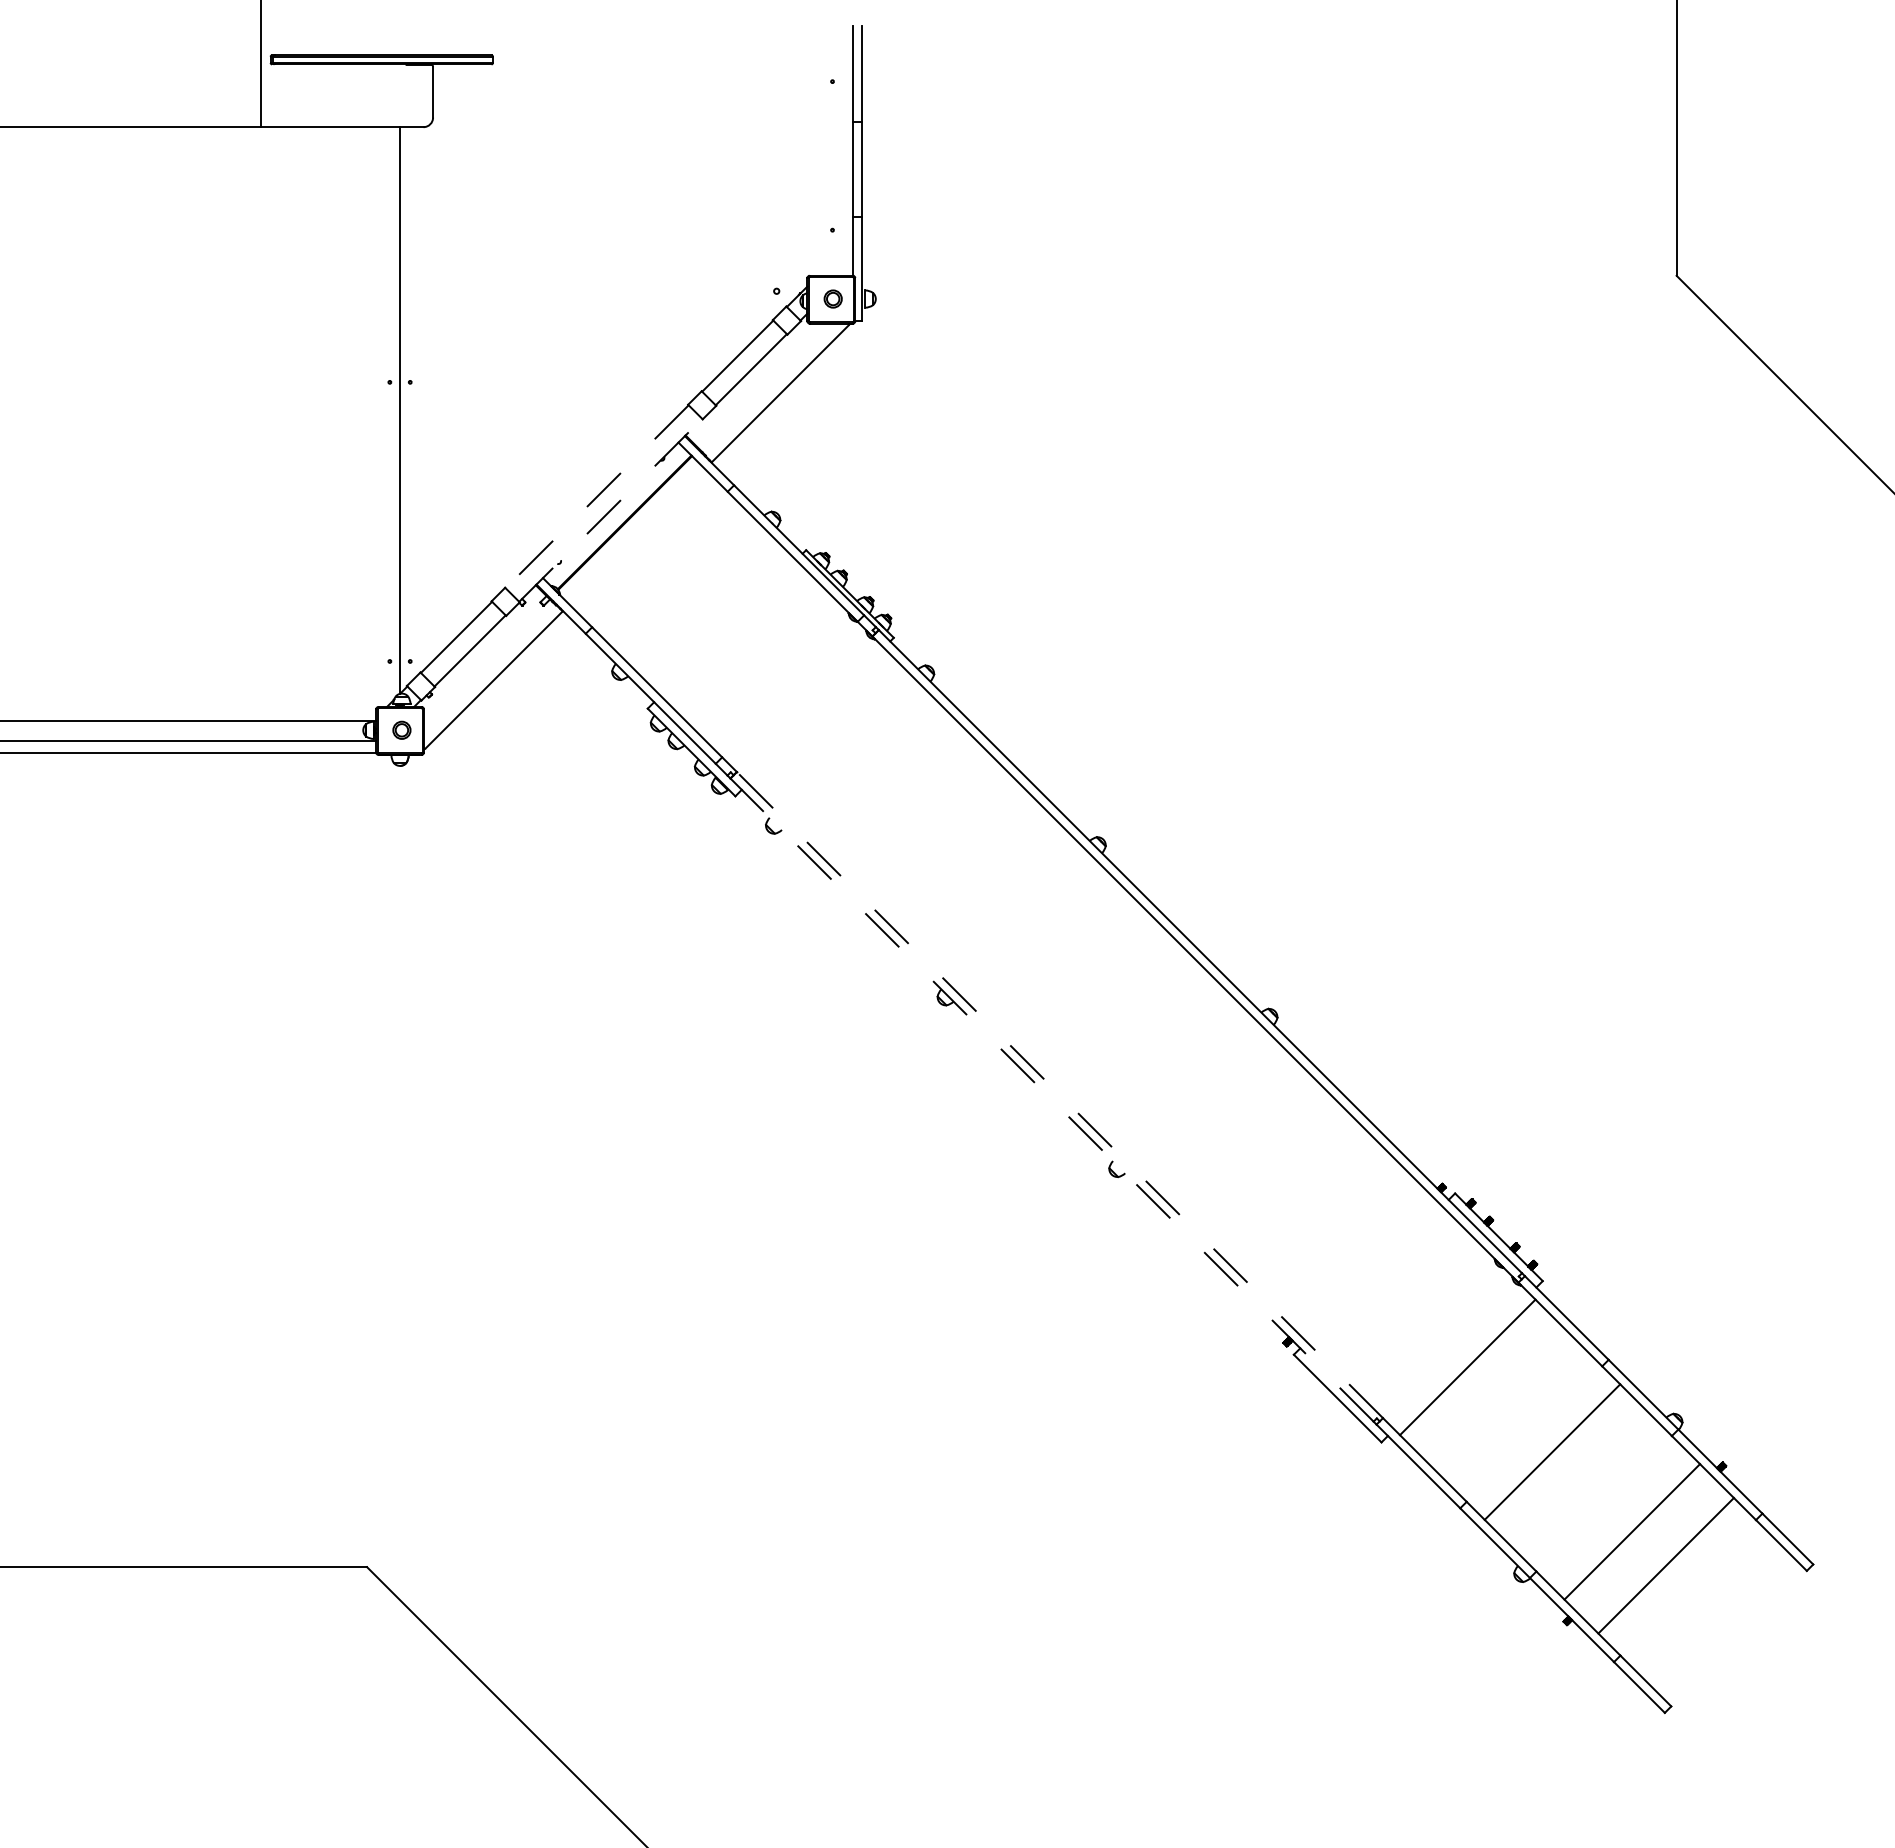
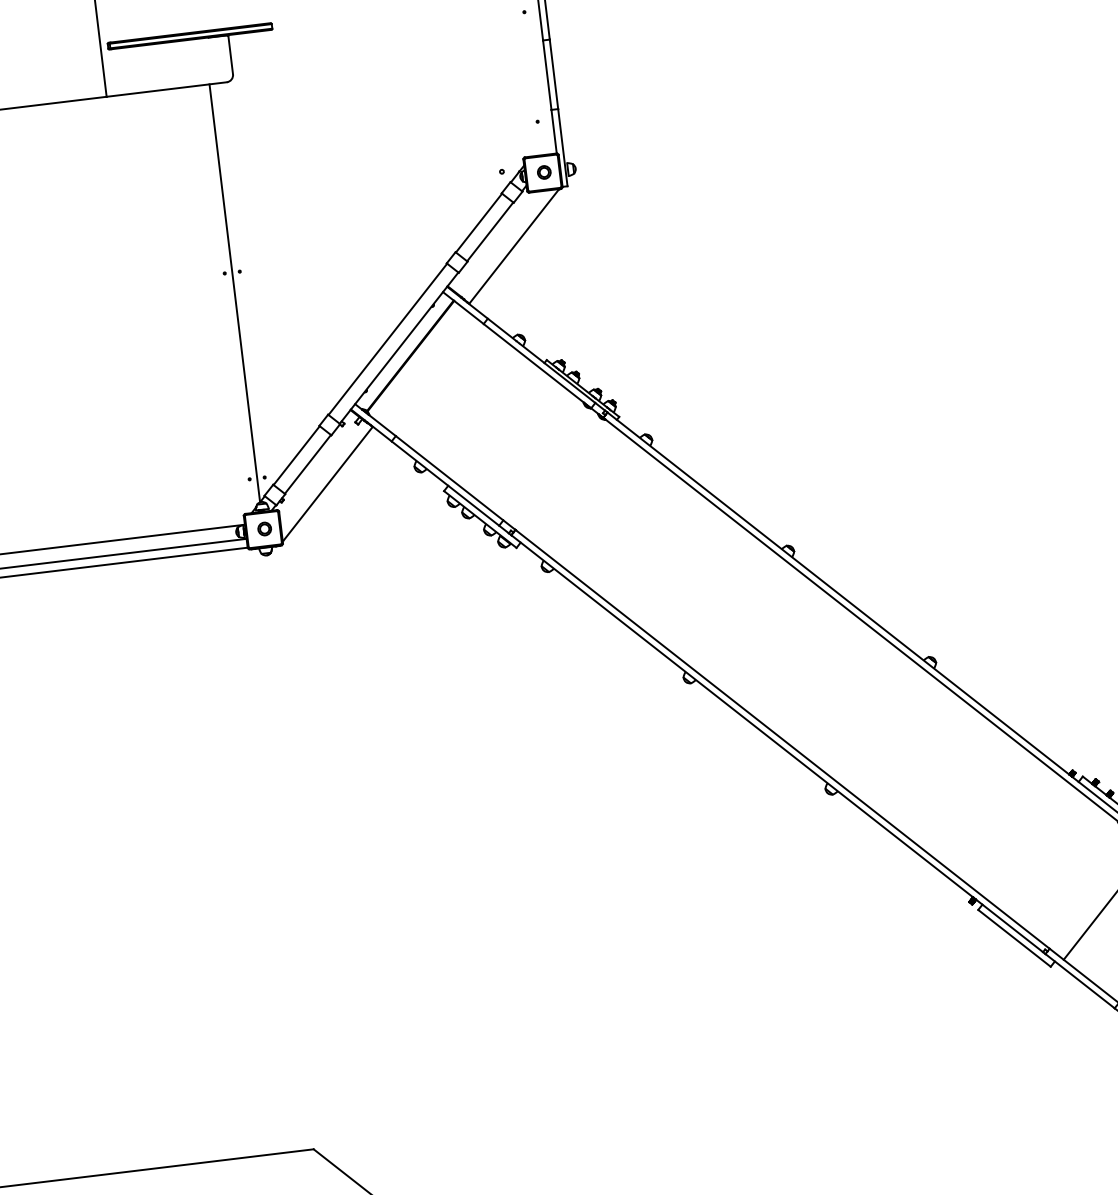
line: (596, 497) -> (387, 339), dashed -> solid
line: (611, 509) -> (399, 347), dashed -> solid
line: (1059, 1095) -> (782, 739), dashed -> solid
line: (1052, 1100) -> (777, 743), dashed -> solid

